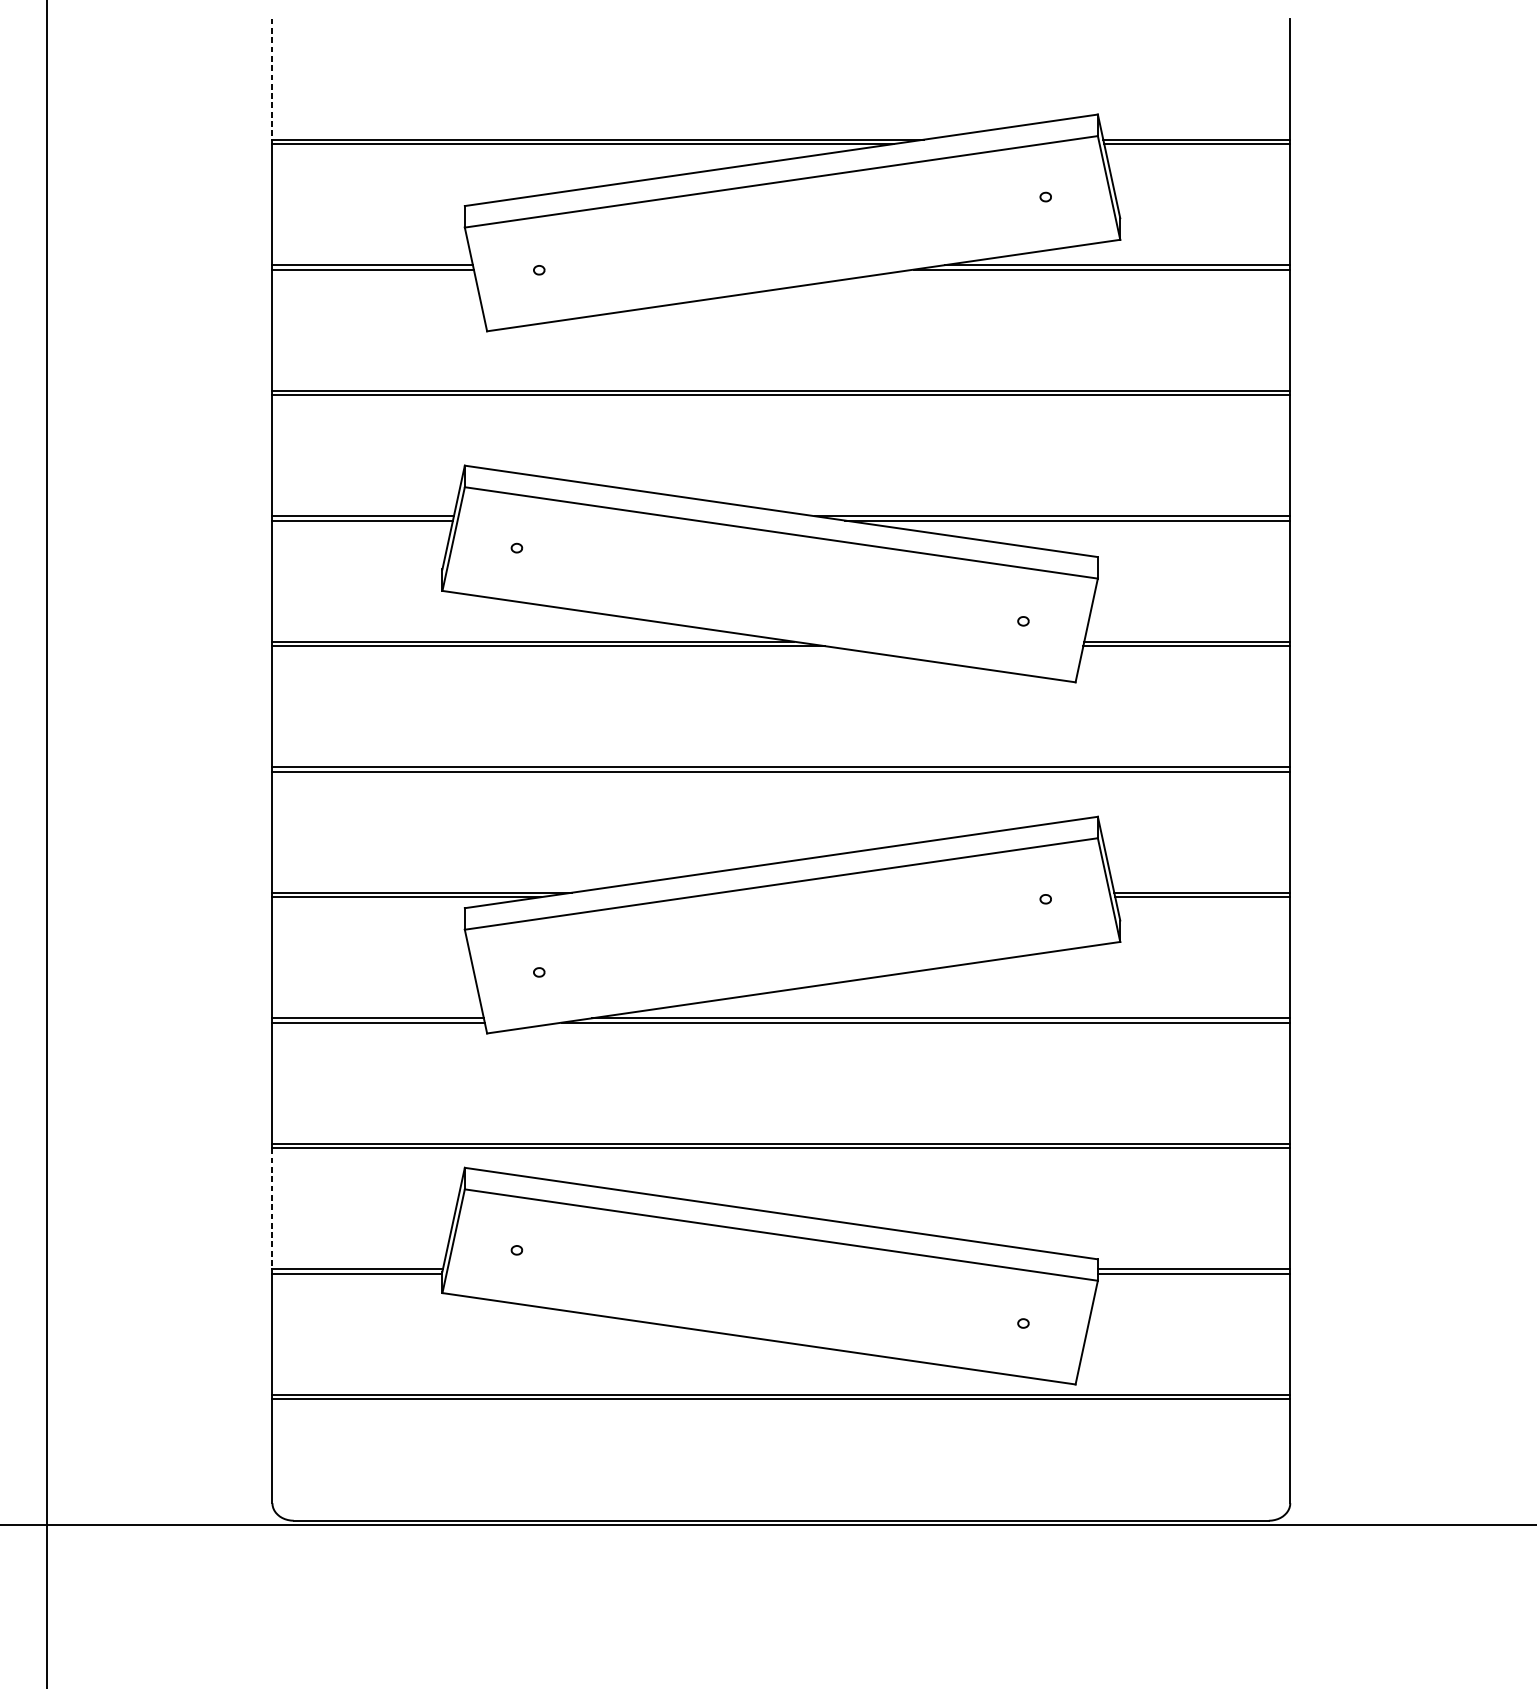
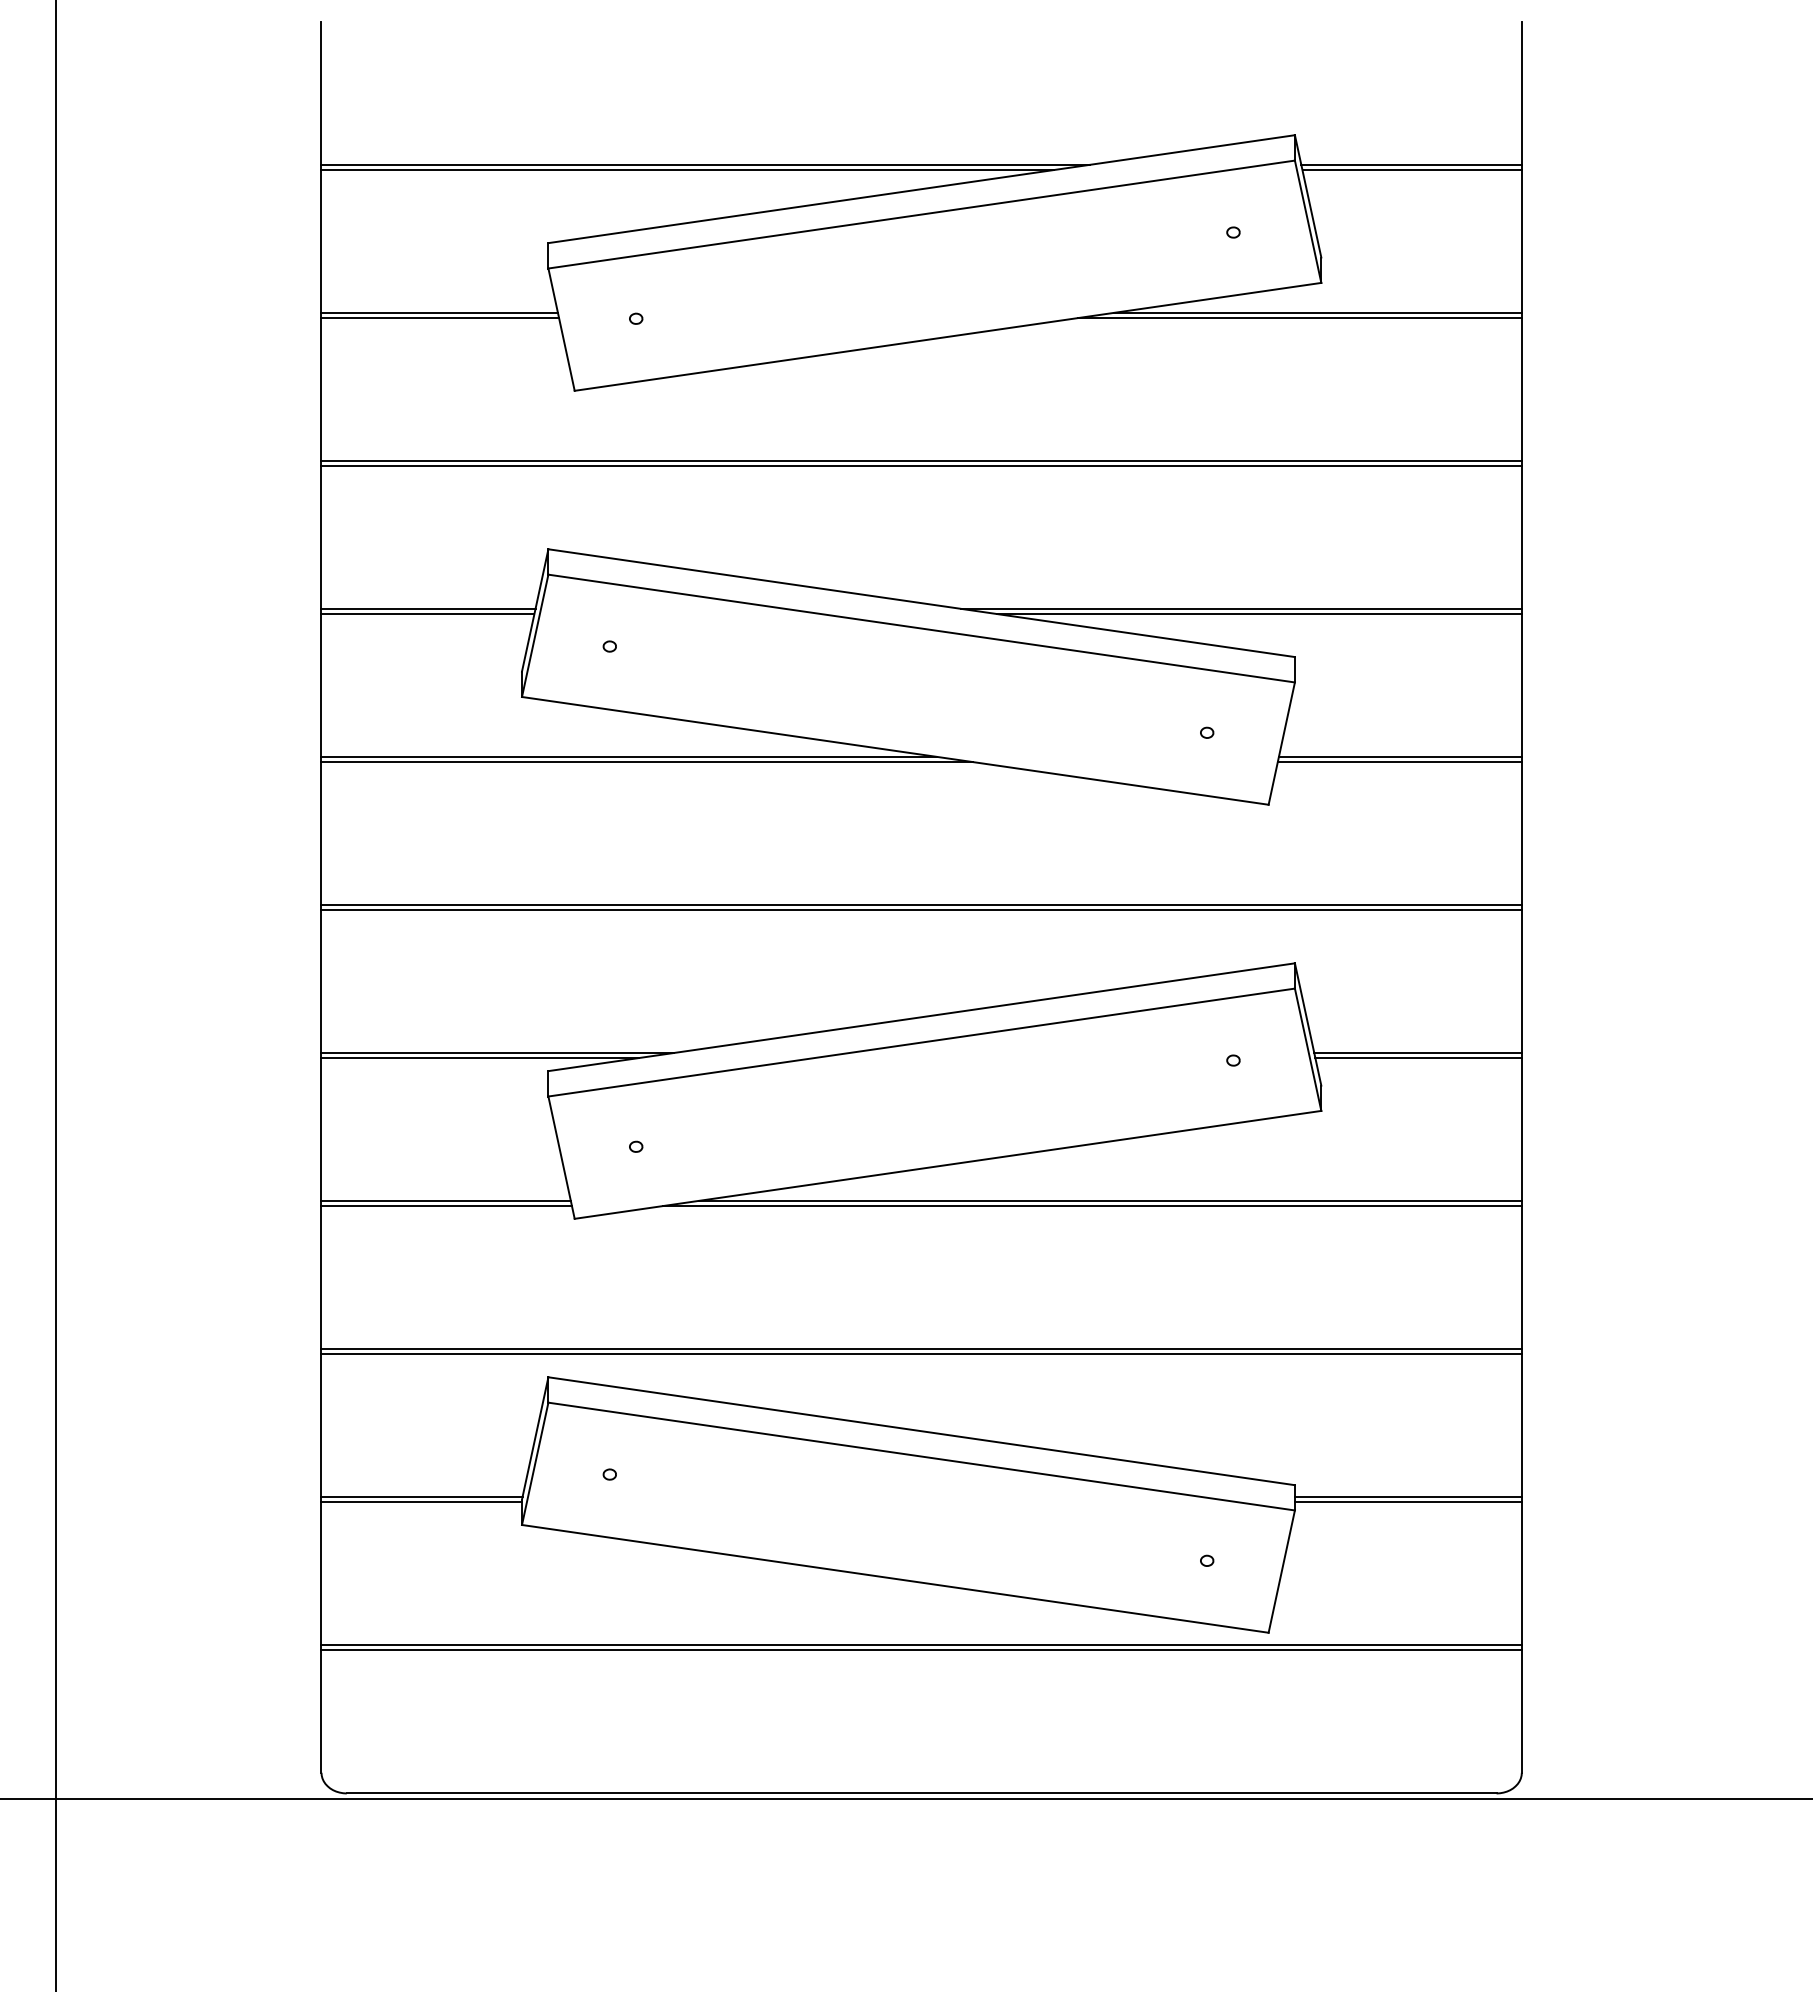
line: (272, 79) -> (321, 93), dashed -> solid
line: (272, 1209) -> (321, 1426), dashed -> solid

